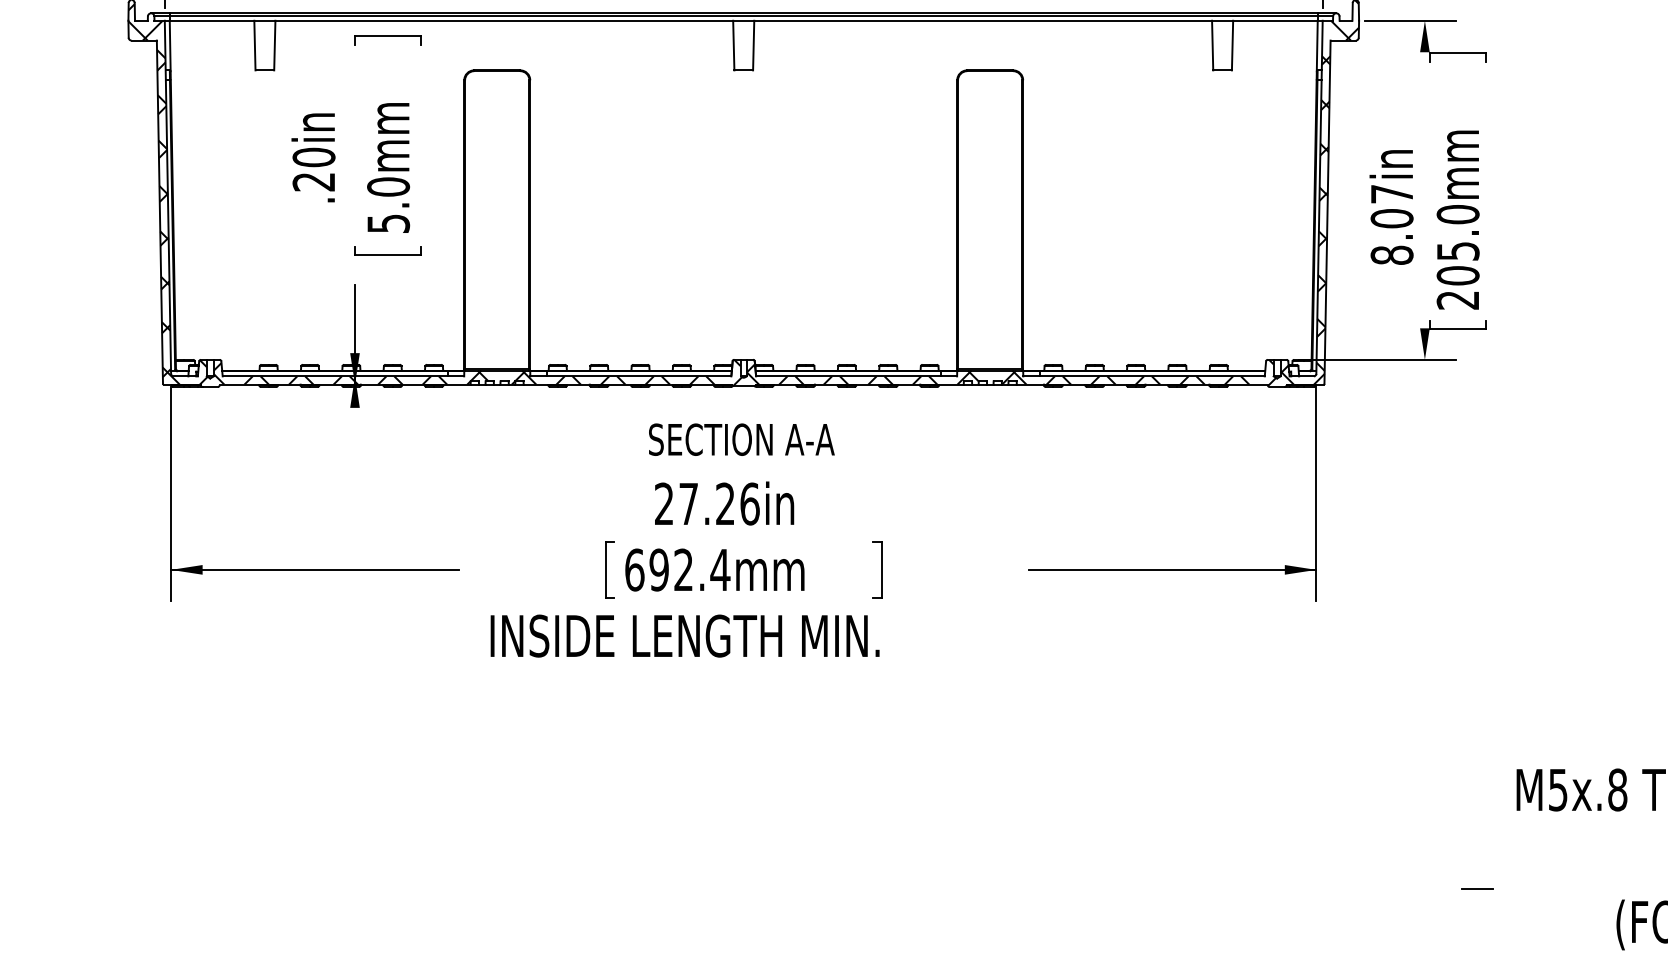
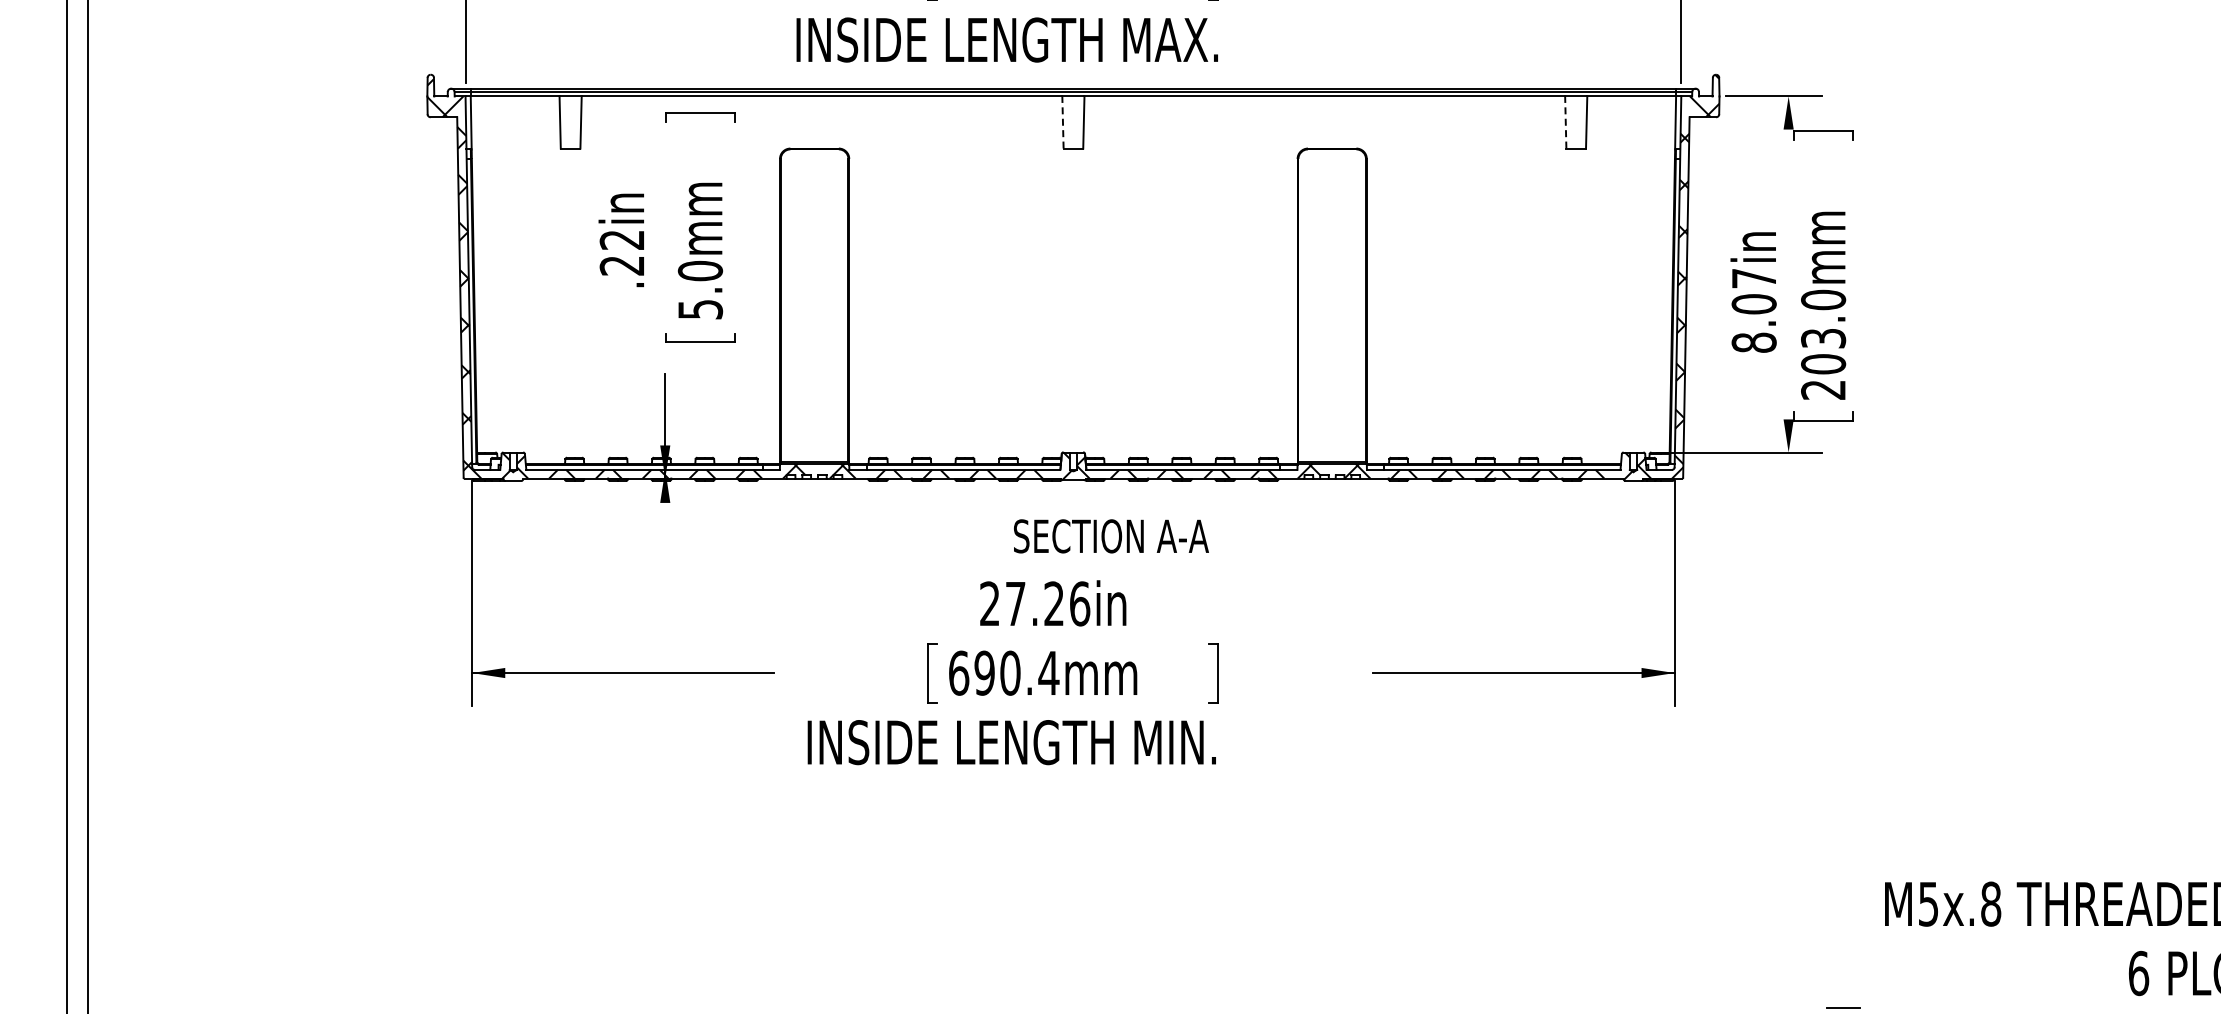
line: (733, 45) -> (1062, 122), solid -> dashed
line: (1212, 45) -> (1565, 122), solid -> dashed
text: (313, 156) -> (621, 239), .20in -> .22in
text: (1458, 251) -> (1823, 338), 205.0mm -> 203.0mm
text: (741, 439) -> (1111, 536), moved
text: (683, 569) -> (1010, 672), 692.4mm -> 690.4mm

